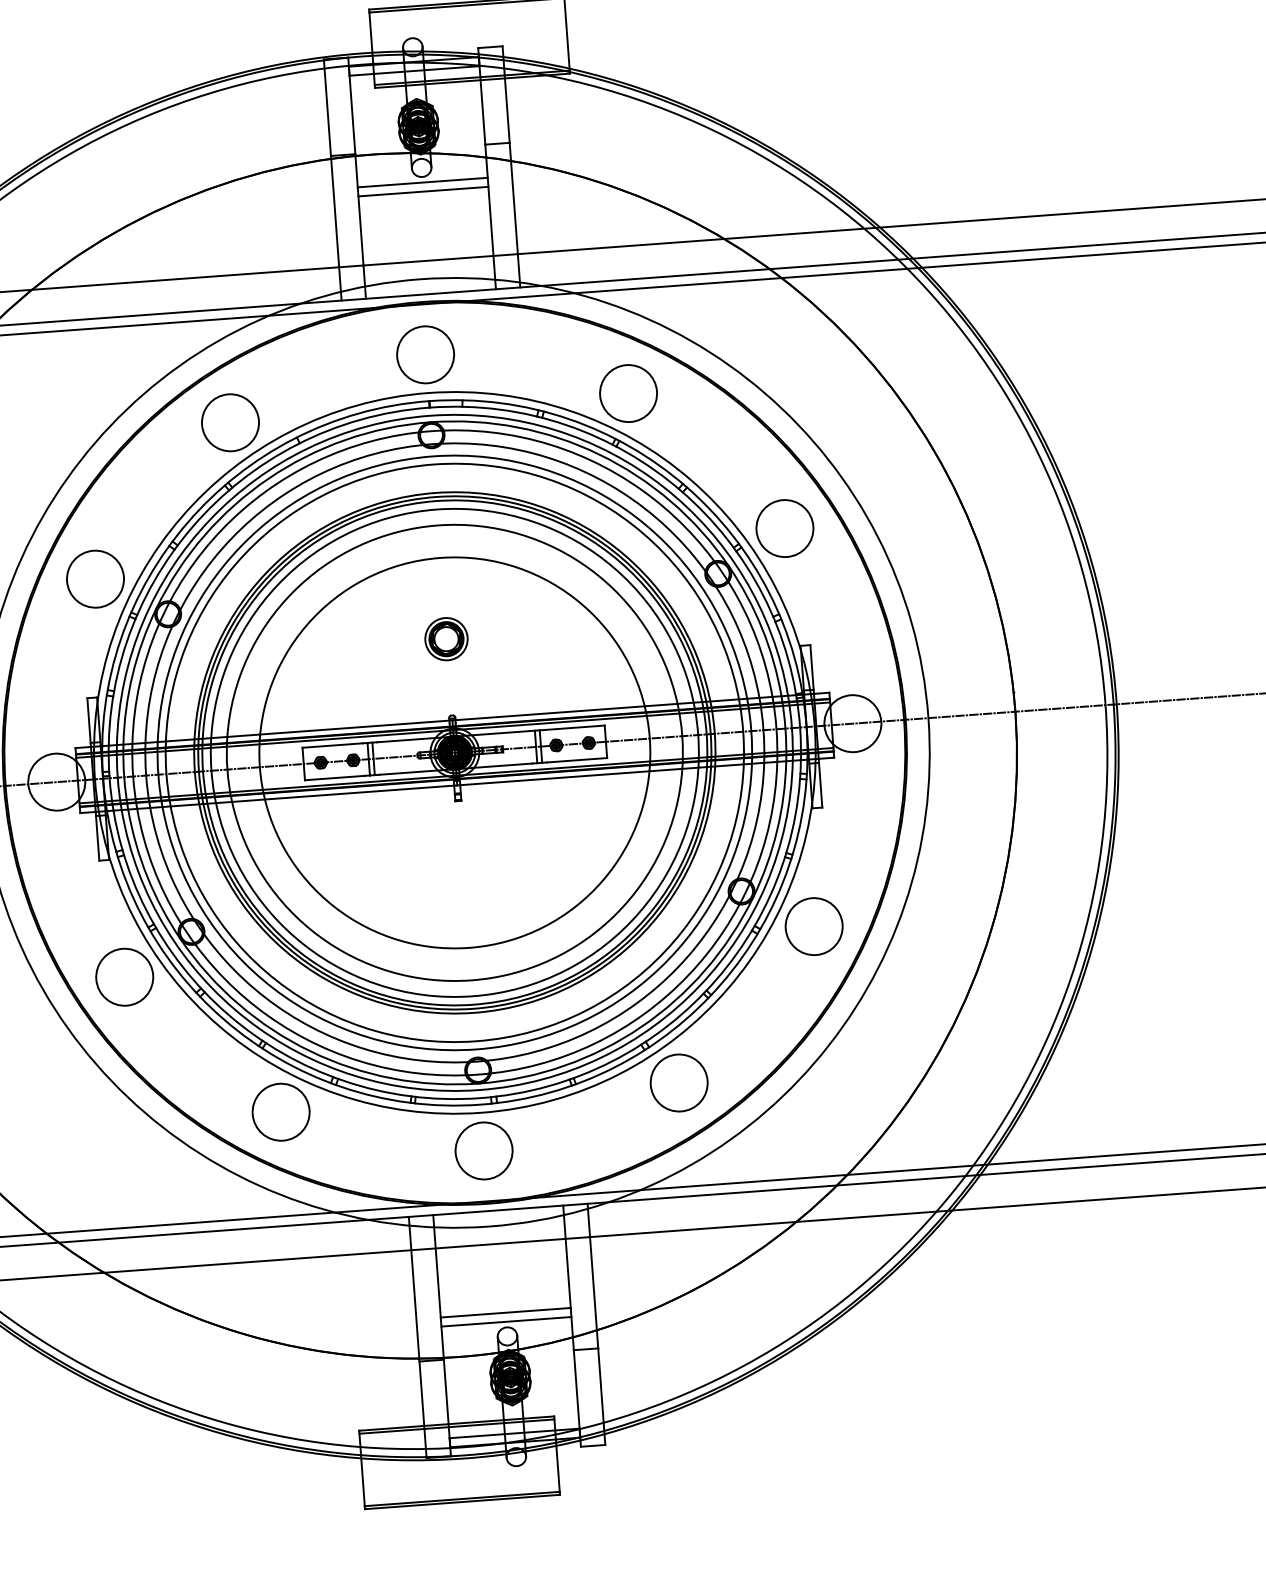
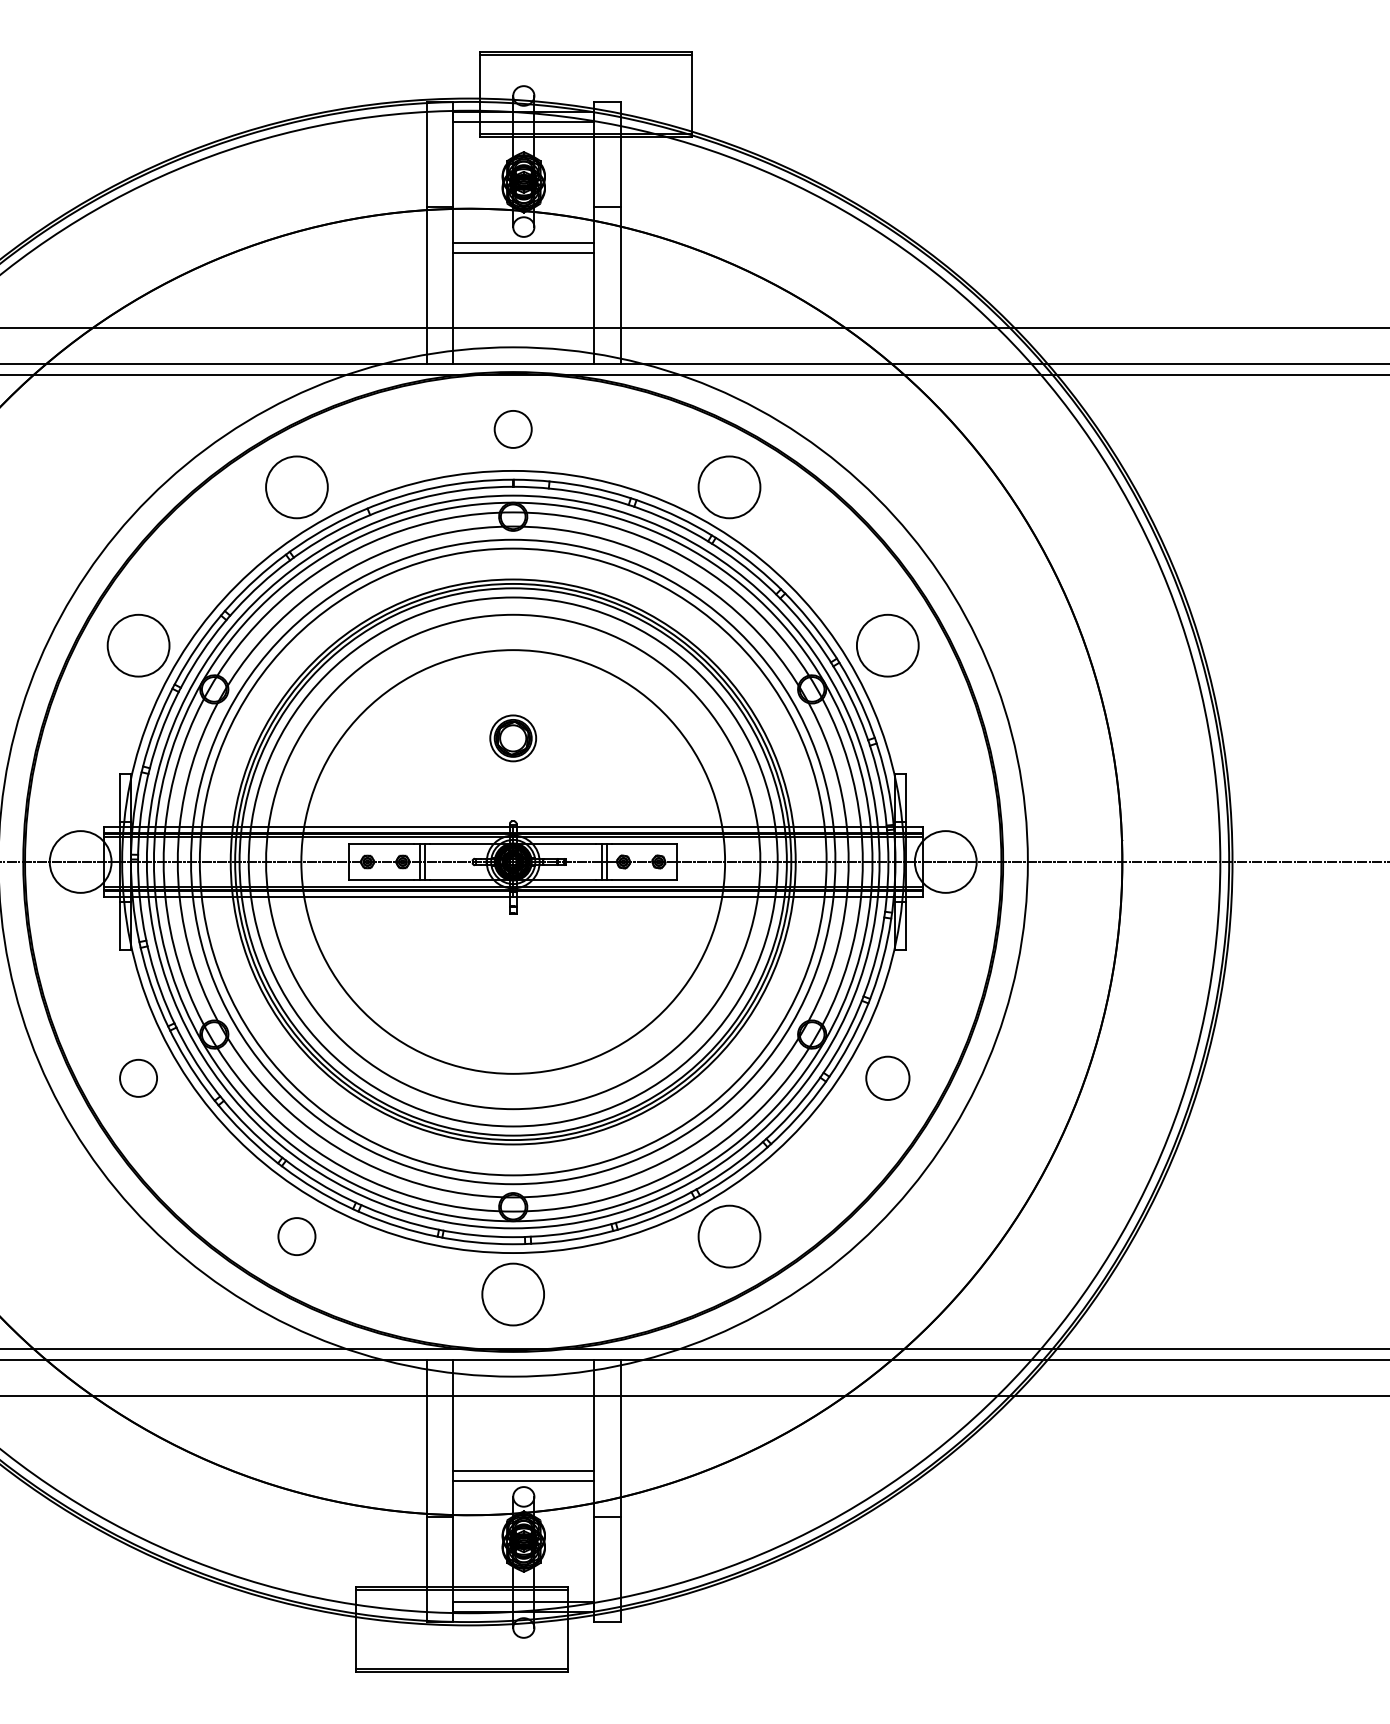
circle: (425, 354) -> (513, 429), size x0.6
circle: (813, 926) -> (887, 1078), size x0.7
circle: (124, 977) -> (138, 1078), size x0.6
circle: (280, 1112) -> (296, 1236), size x0.6

